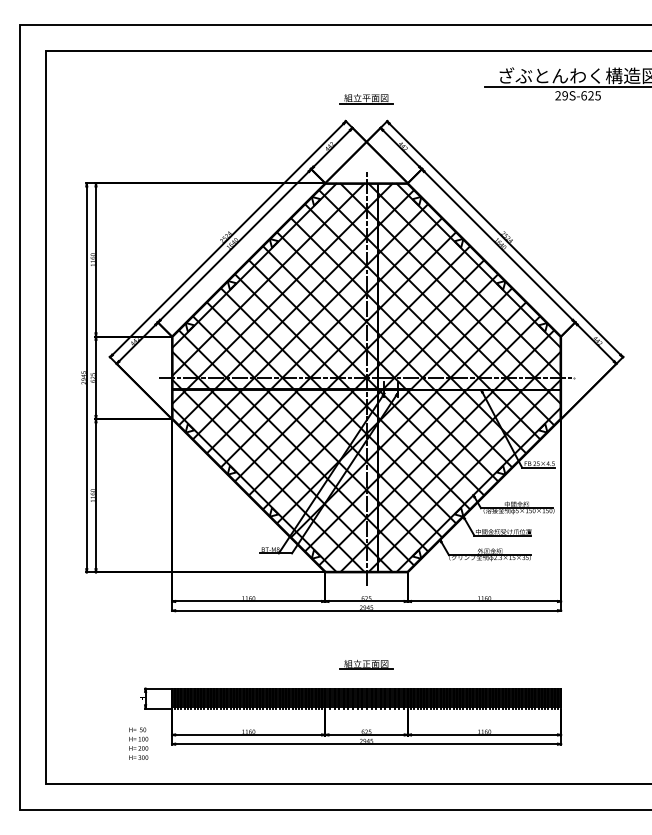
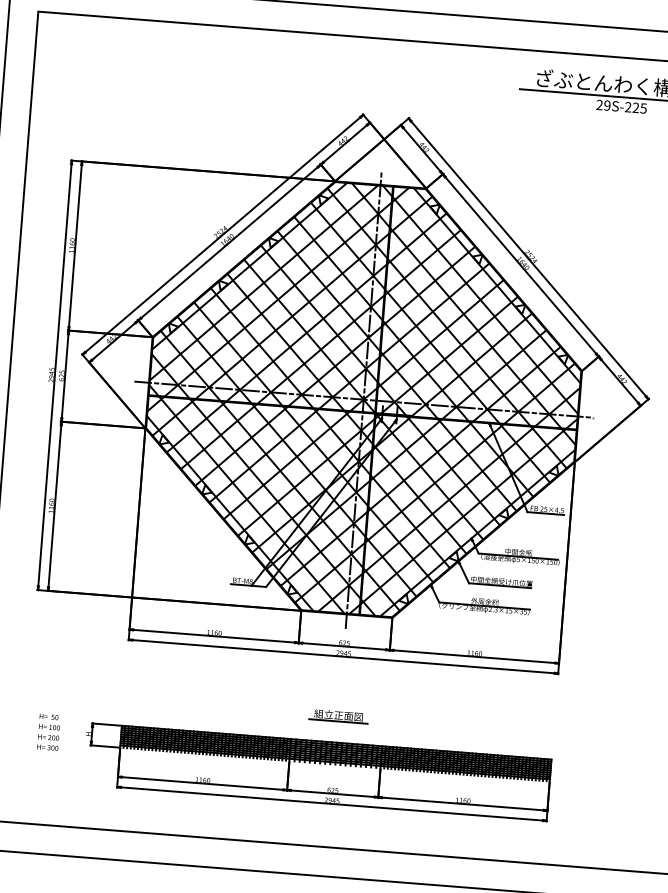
text: (583, 95) -> (627, 106), 29S-625 -> 29S-225
part: (366, 99) -> (387, 92), removed
text: (138, 743) -> (48, 732), moved

